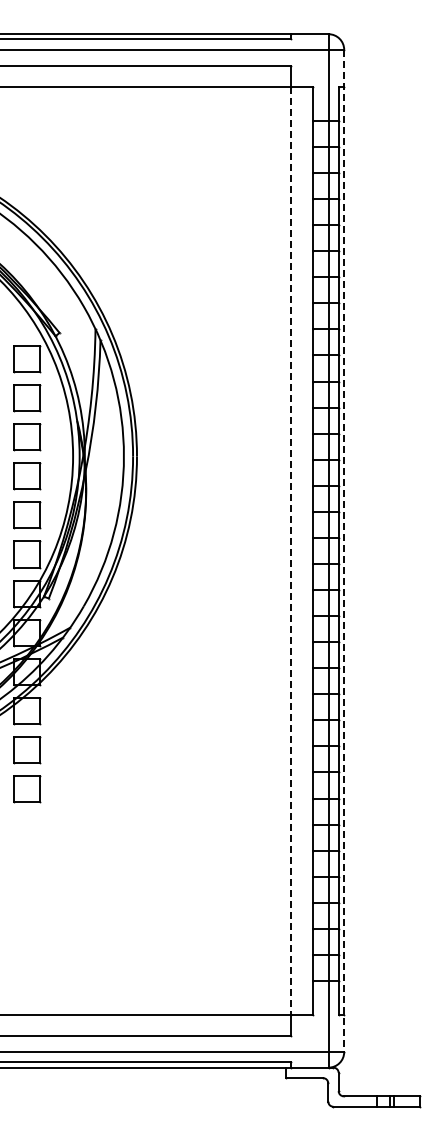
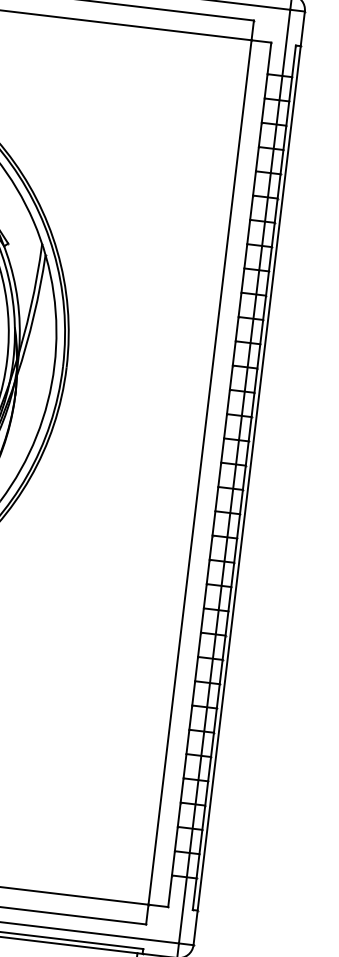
line: (291, 550) -> (200, 472), dashed -> solid
line: (344, 551) -> (249, 478), dashed -> solid

